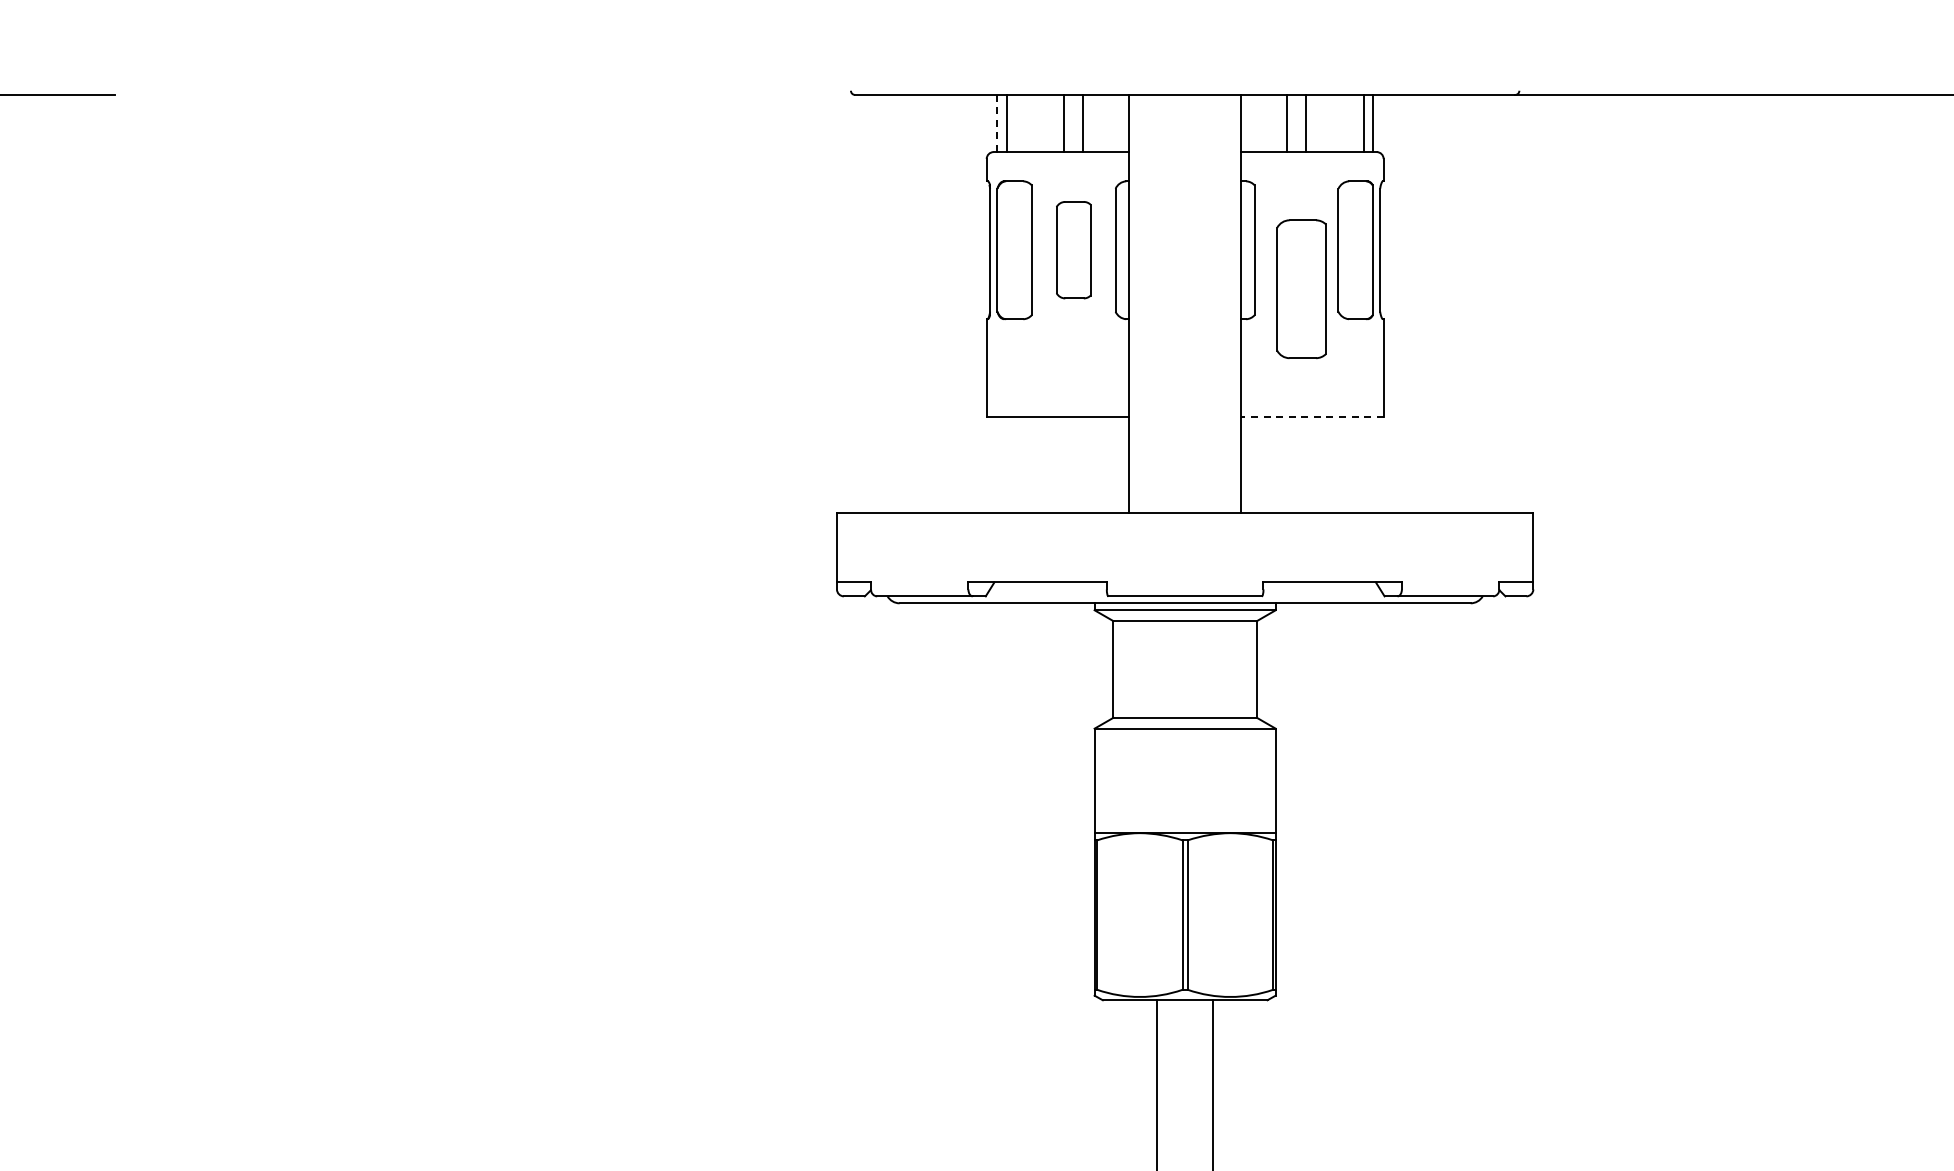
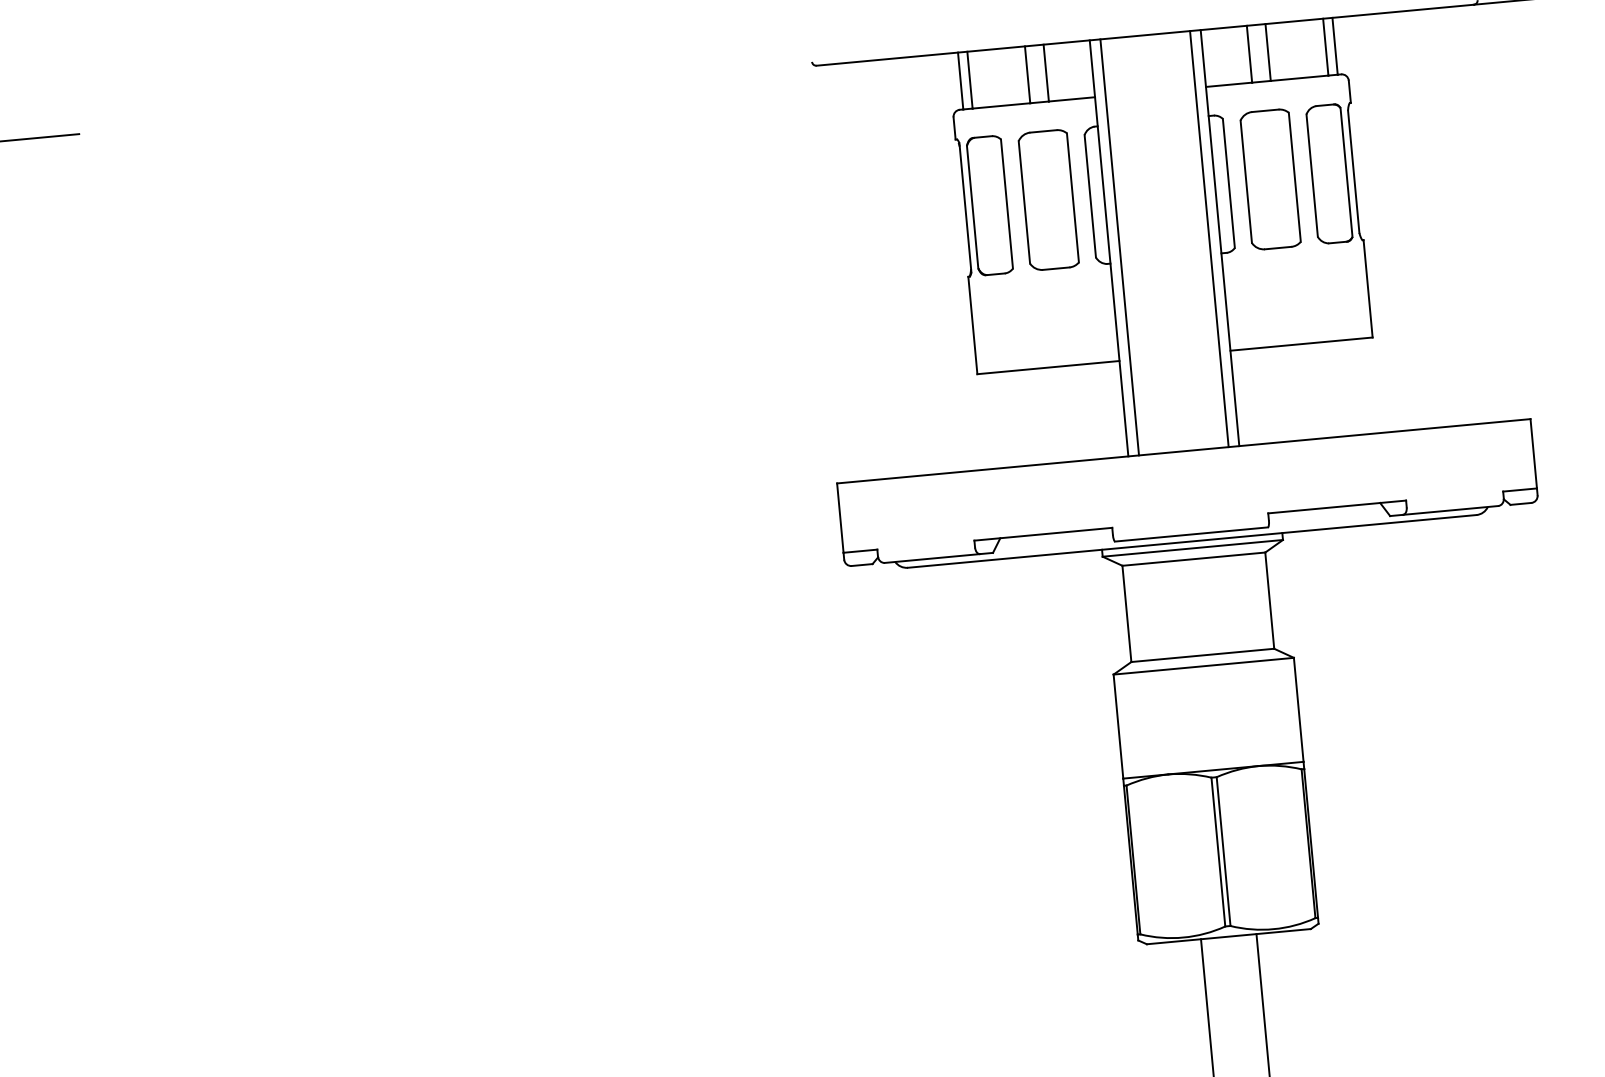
line: (997, 123) -> (961, 80), dashed -> solid
part: (1073, 249) -> (1048, 199), size x1.43
part: (1301, 289) -> (1270, 179), moved
line: (1140, 303) -> (1120, 247), added
line: (1230, 303) -> (1209, 238), added
line: (1311, 416) -> (1300, 343), dashed -> solid

